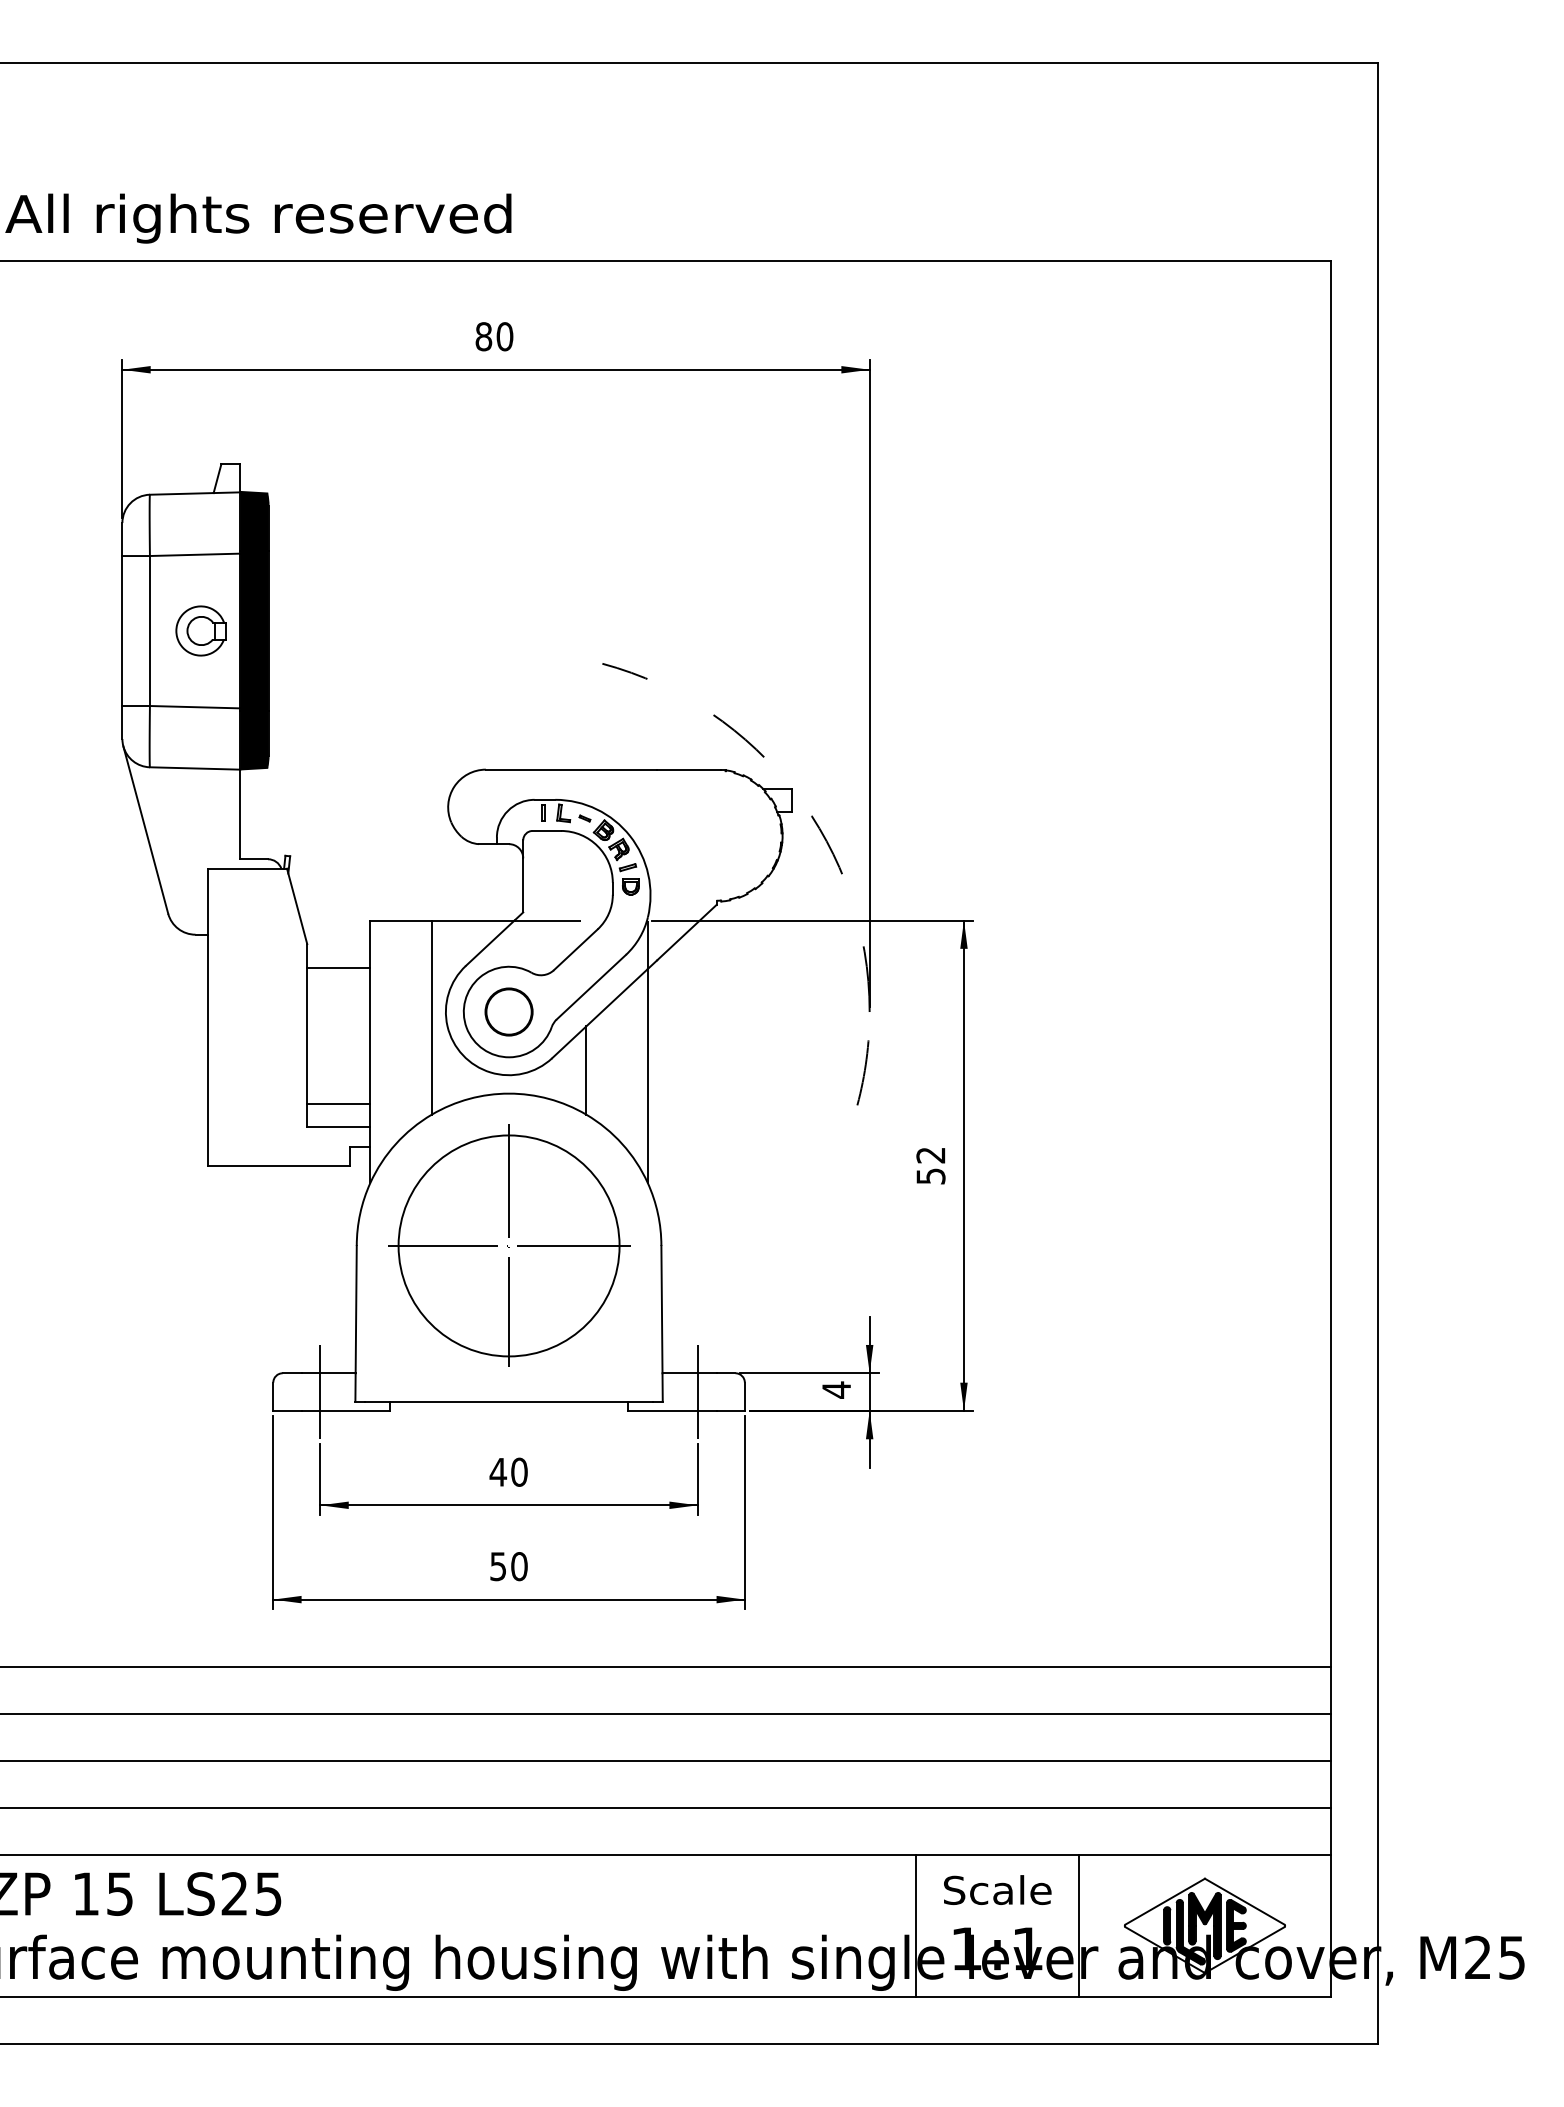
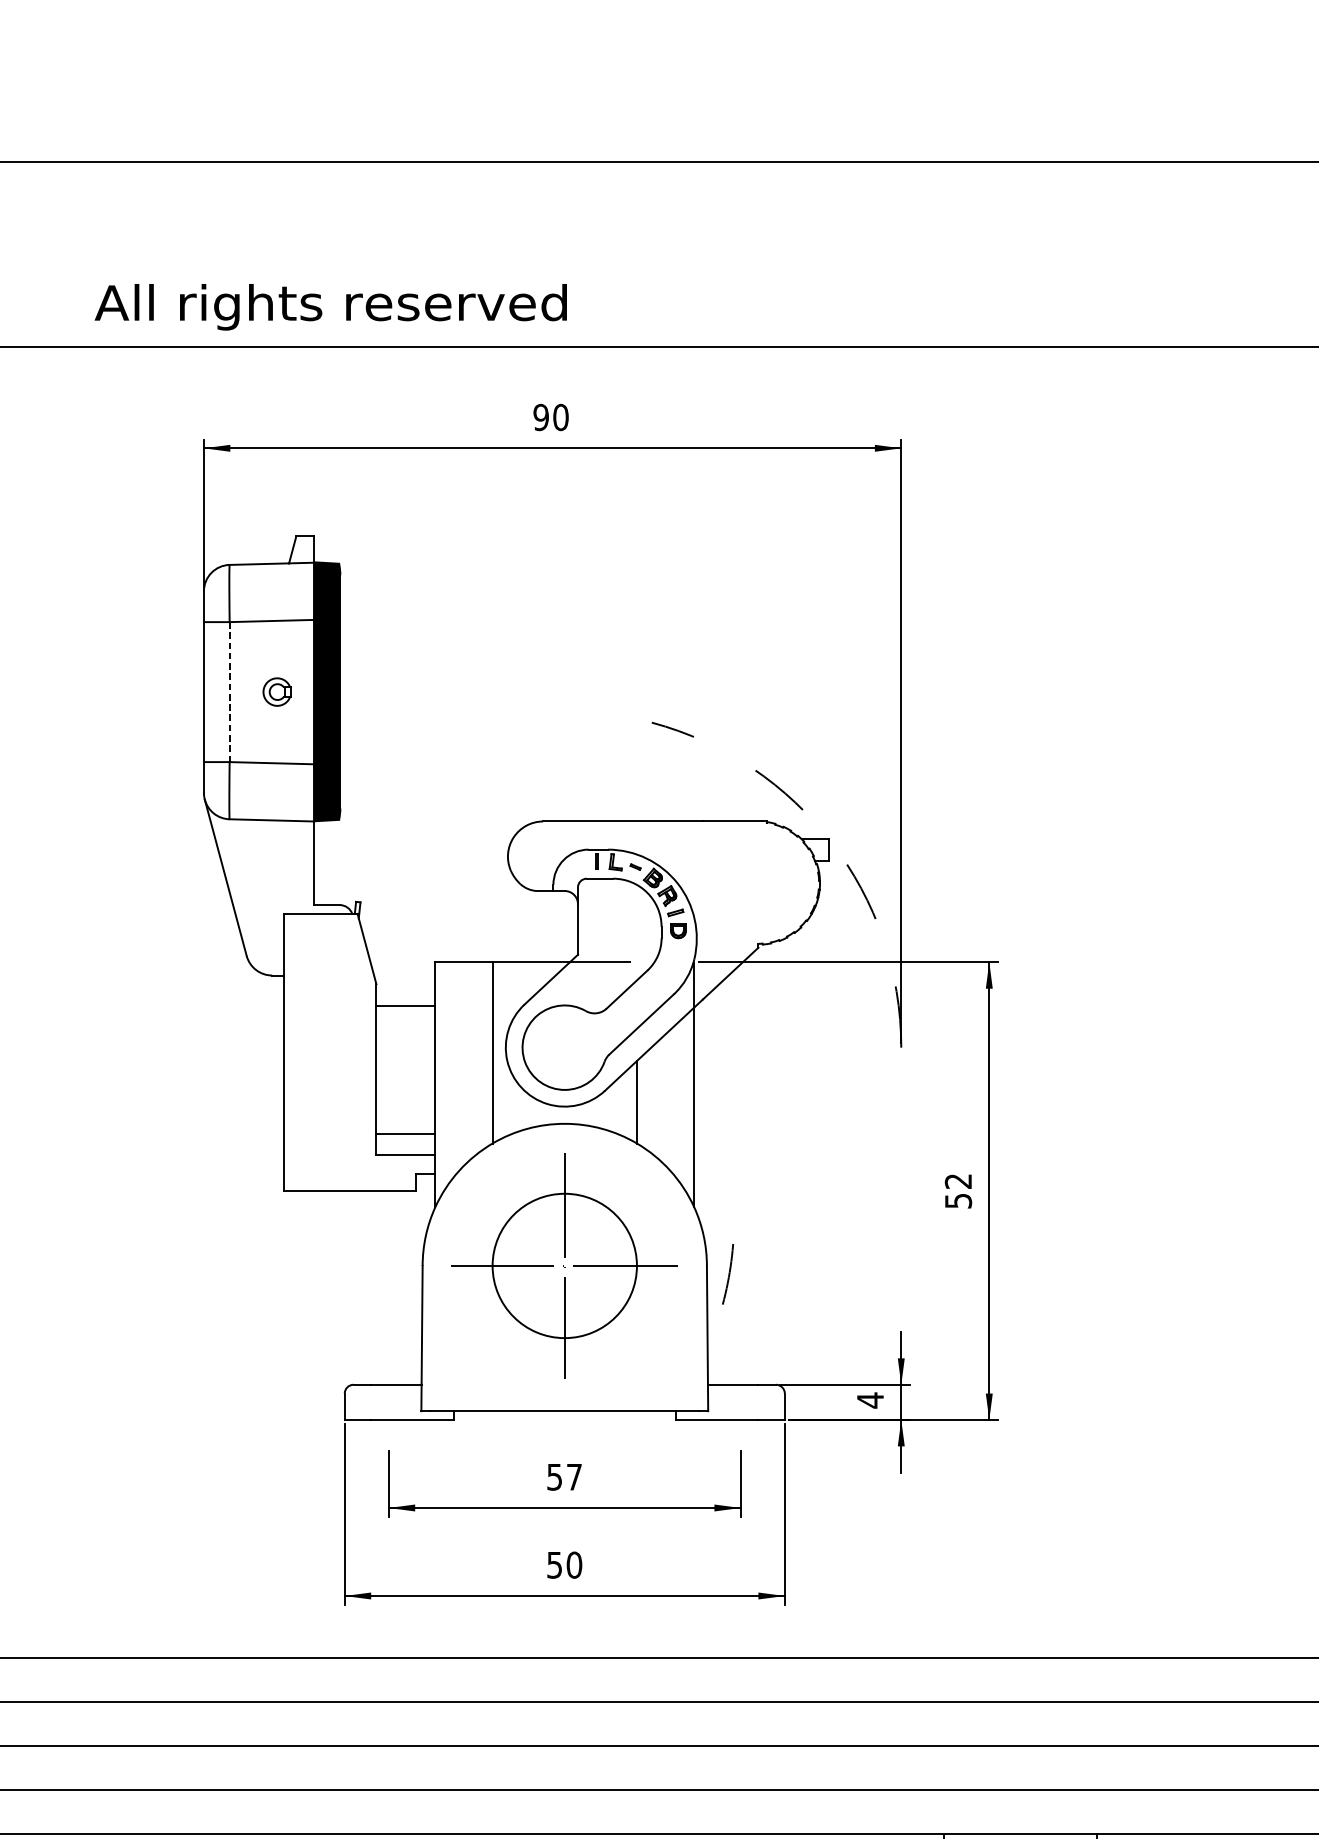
text: (483, 336) -> (540, 417), 80 -> 90
part: (200, 630) -> (276, 691), size x0.6
line: (149, 631) -> (229, 692), solid -> dashed
circle: (508, 1011) -> (564, 1047), removed
arc: (863, 1072) -> (728, 1273), moved
circle: (508, 1245) -> (564, 1265), size x0.7
line: (320, 1391) -> (388, 1401), removed
line: (697, 1391) -> (740, 1401), removed
text: (508, 1471) -> (564, 1476), 40 -> 57

